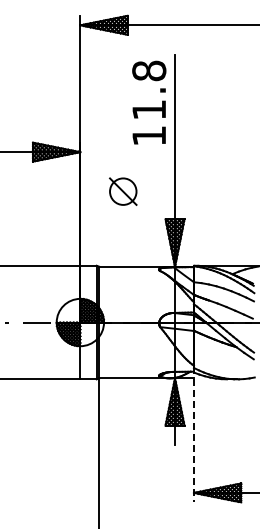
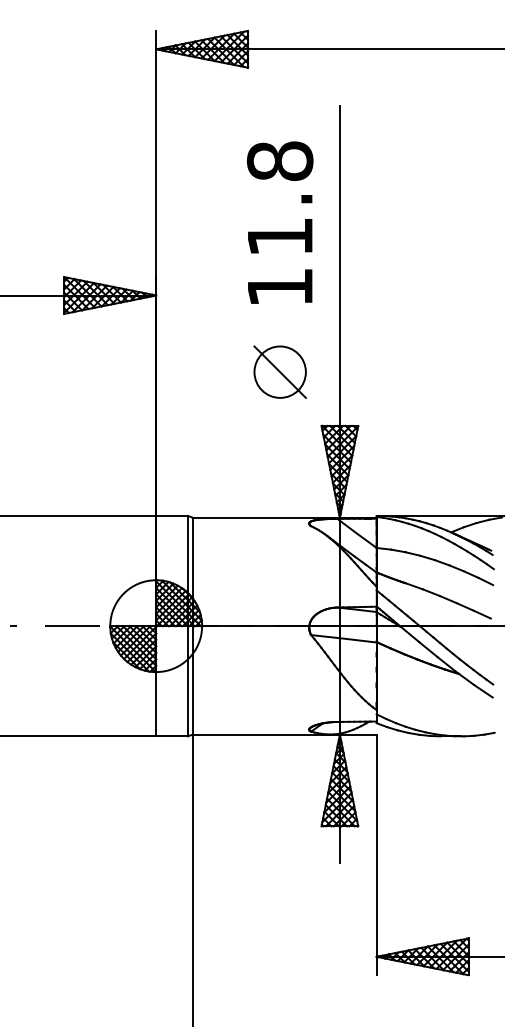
text: (149, 102) -> (280, 222), moved
part: (123, 191) -> (280, 371), moved
line: (193, 440) -> (375, 855), dashed -> solid

